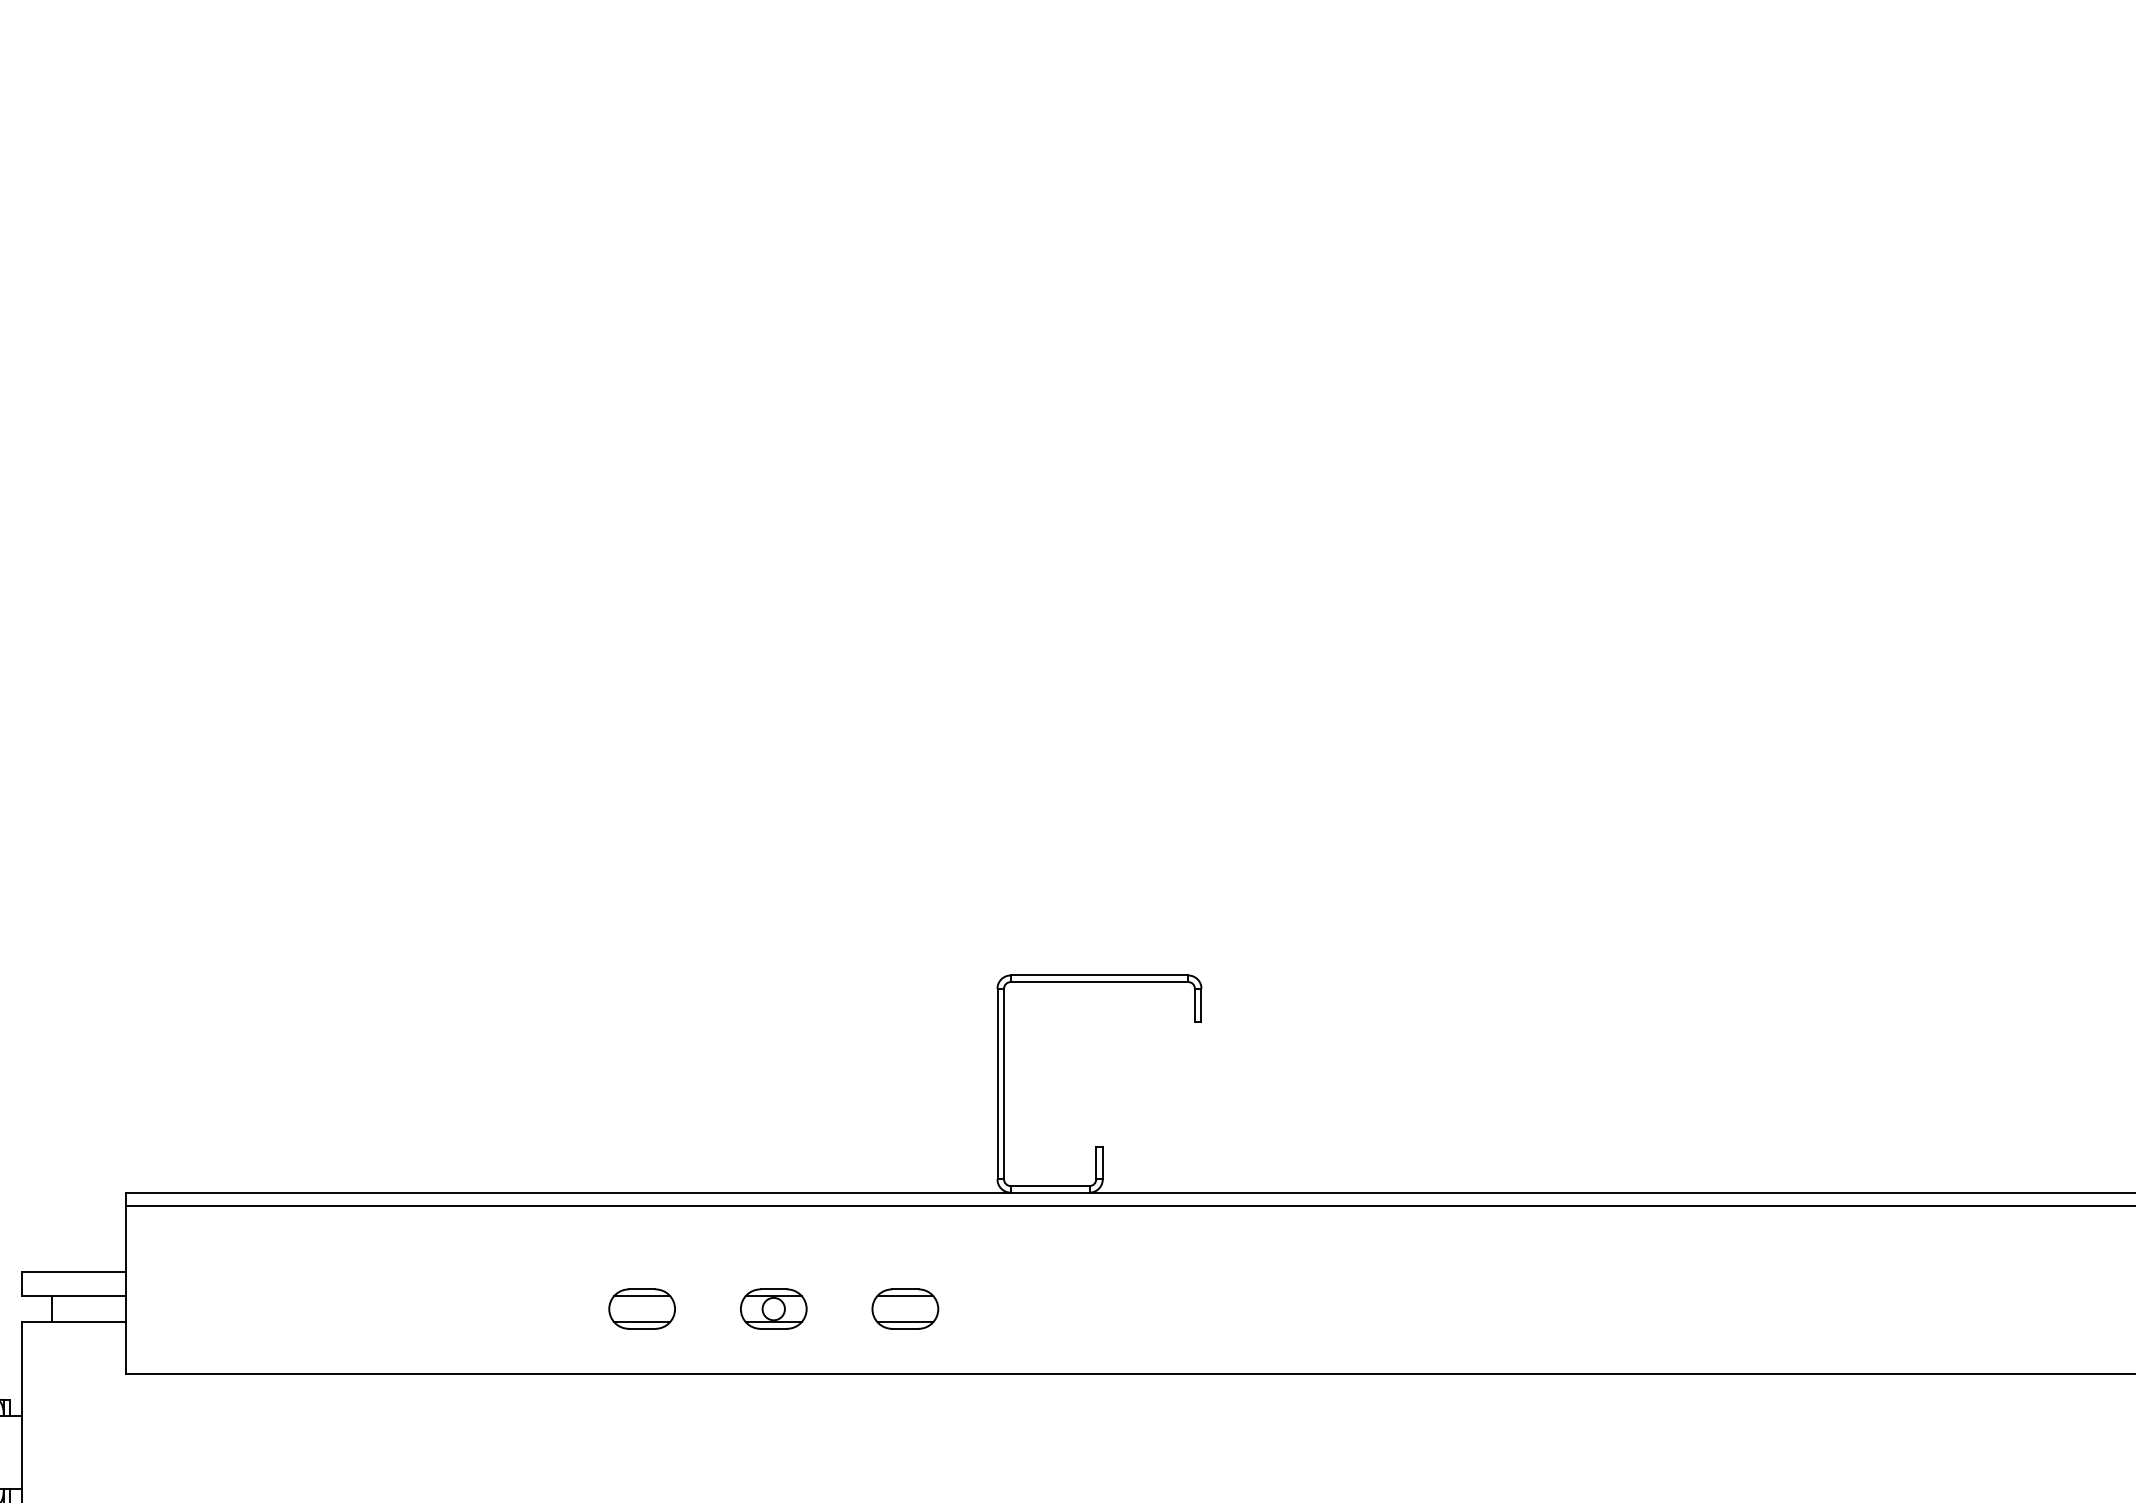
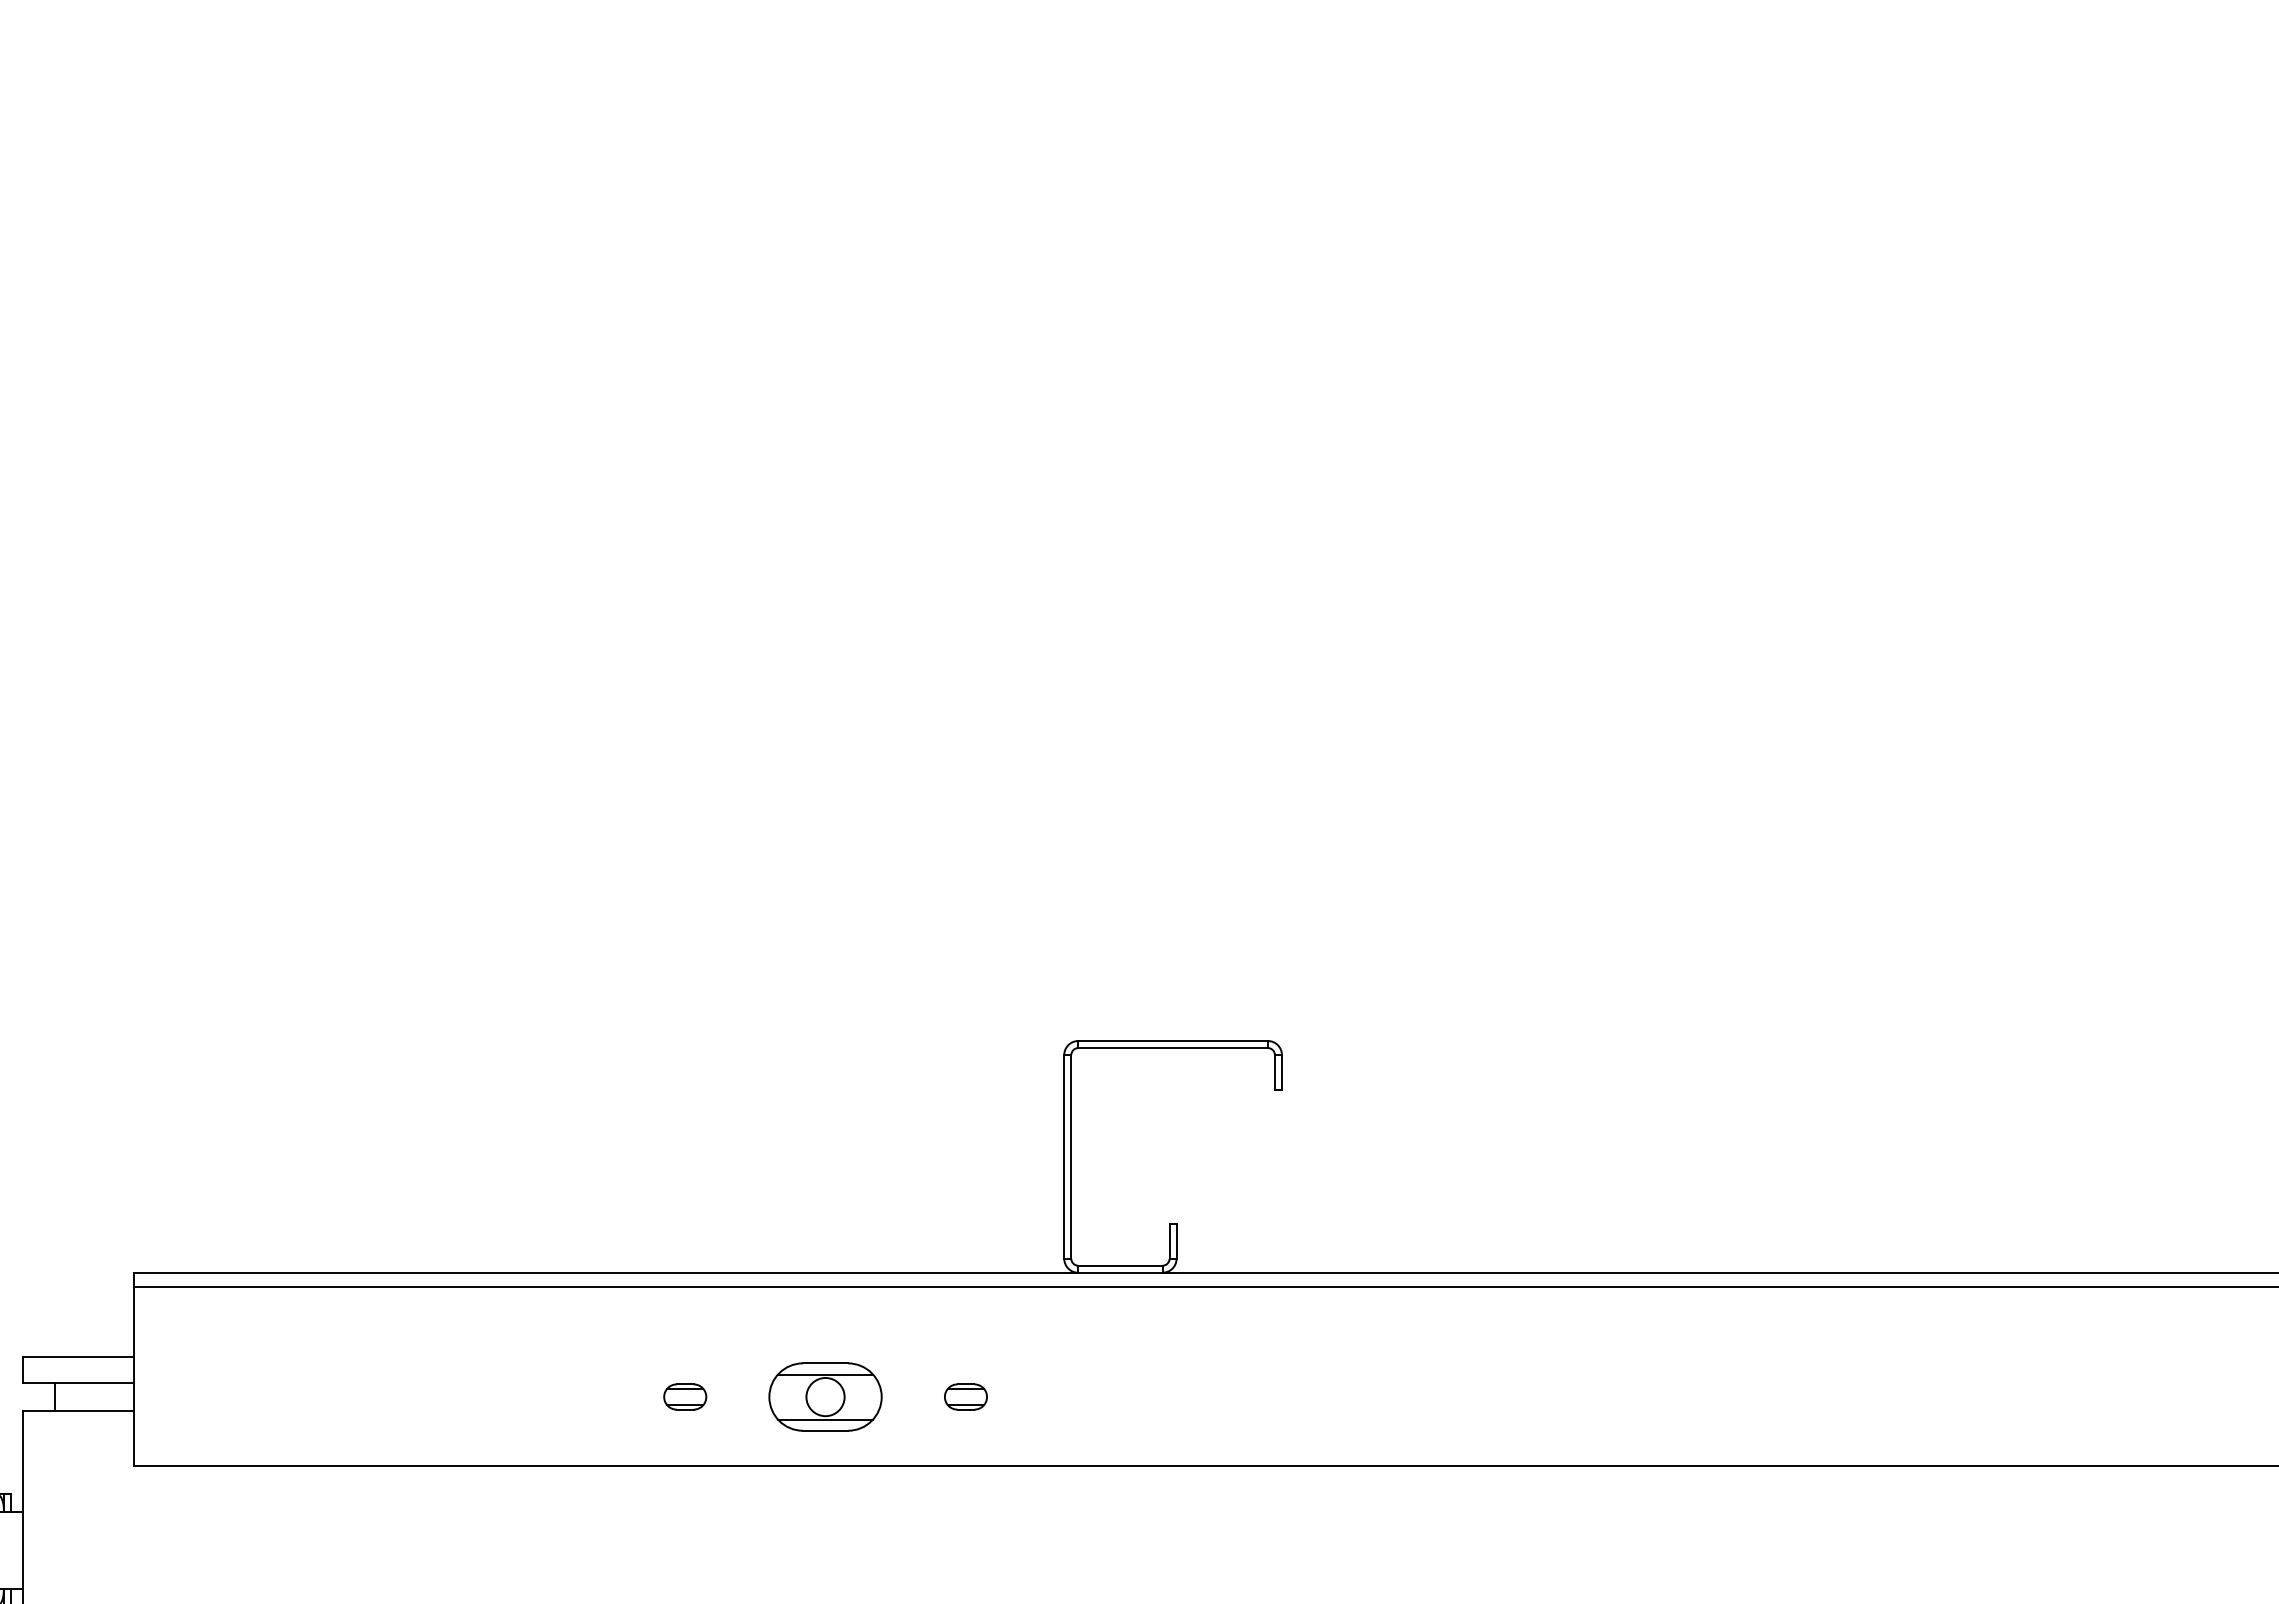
part: (642, 1308) -> (685, 1396), size x0.6
part: (773, 1308) -> (825, 1396), size x1.6
part: (904, 1308) -> (965, 1396), size x0.6

